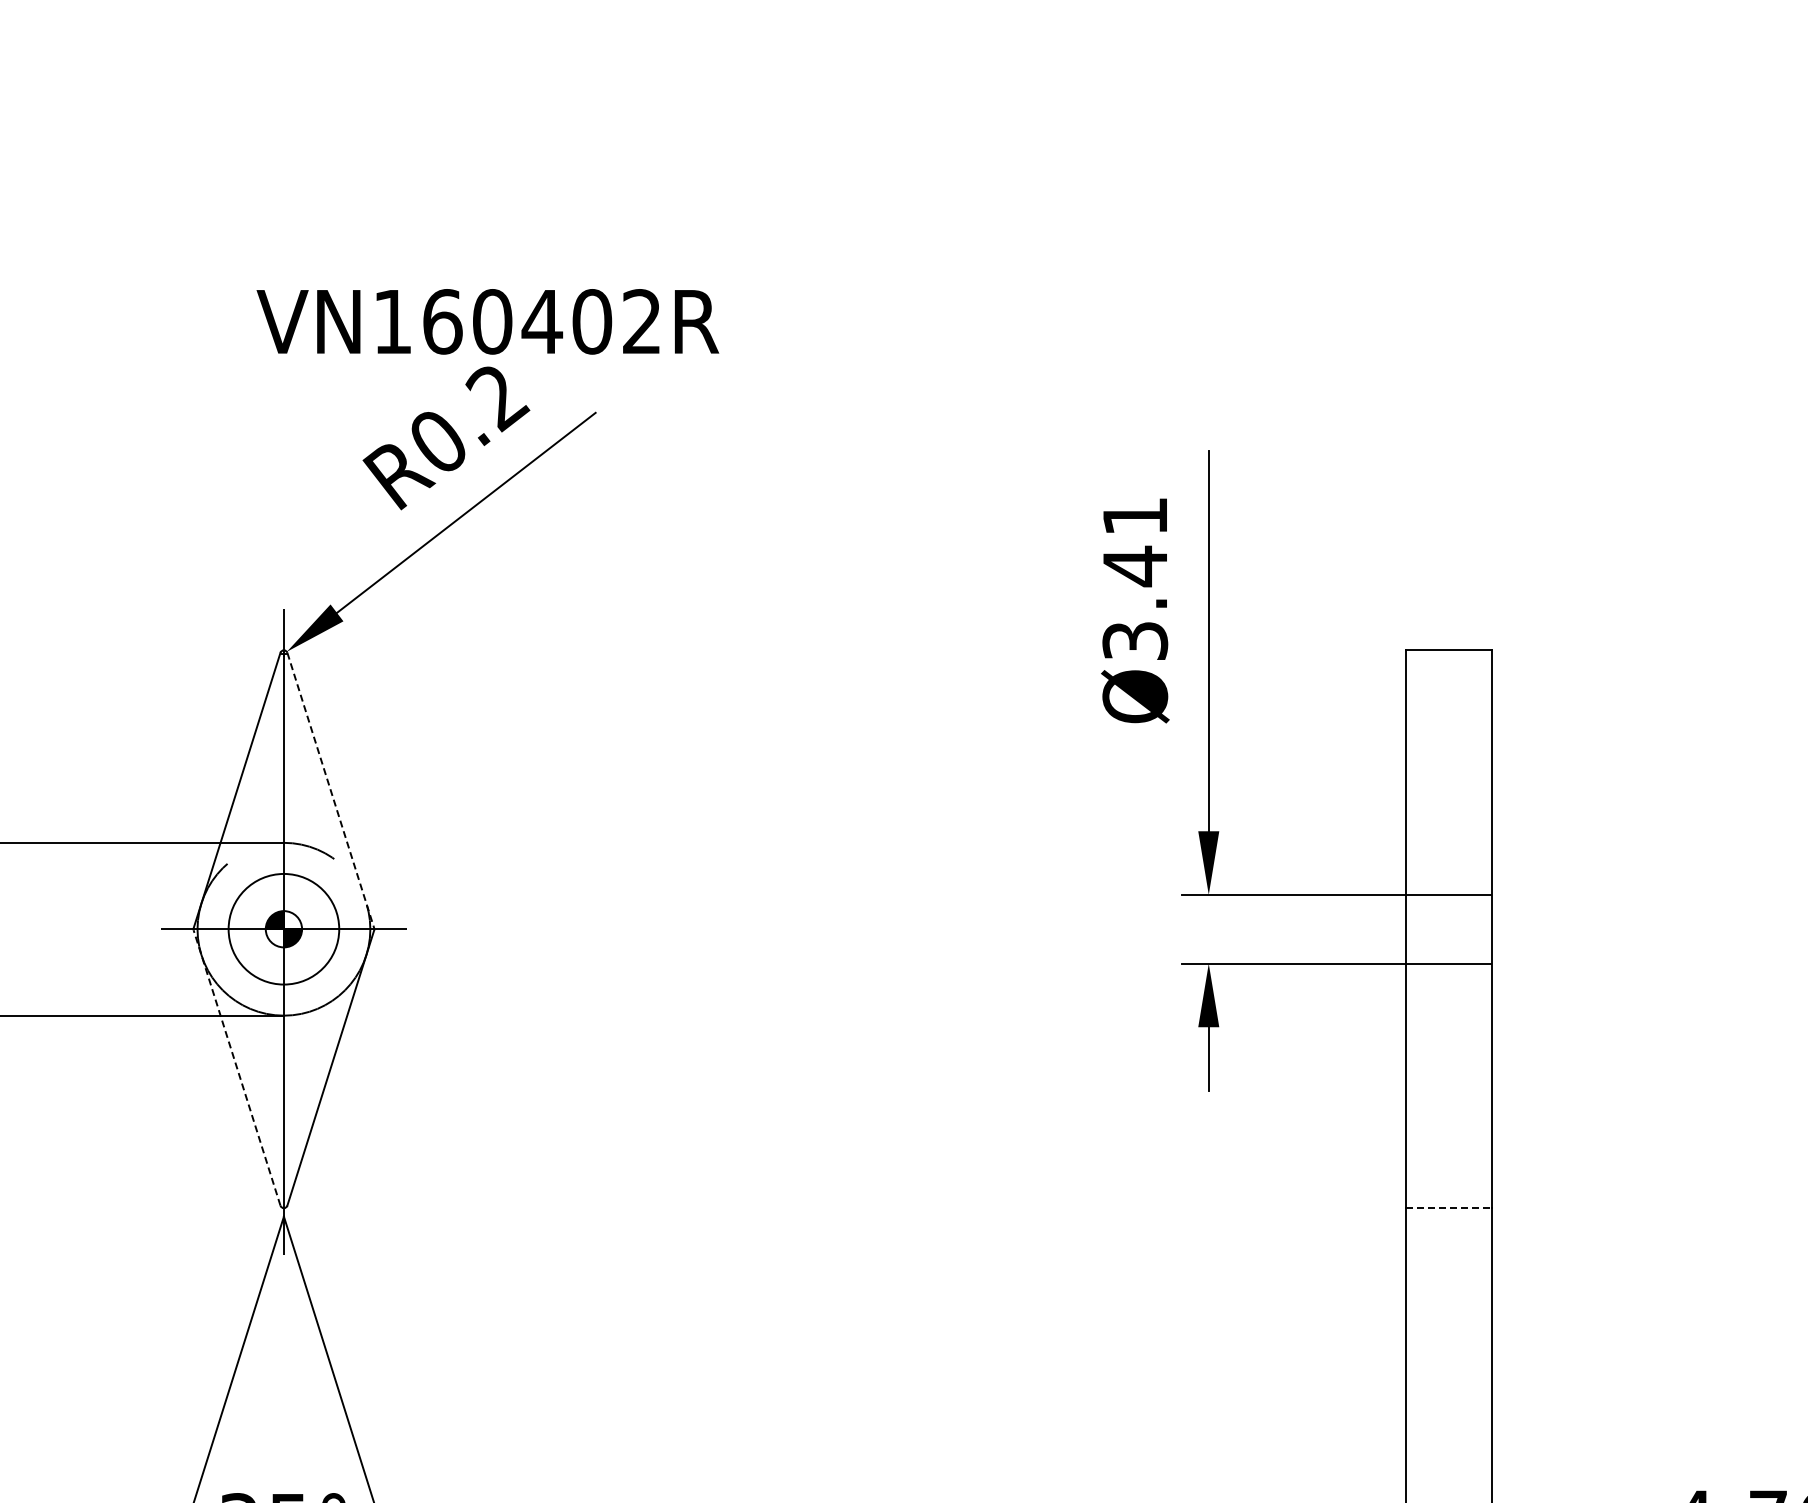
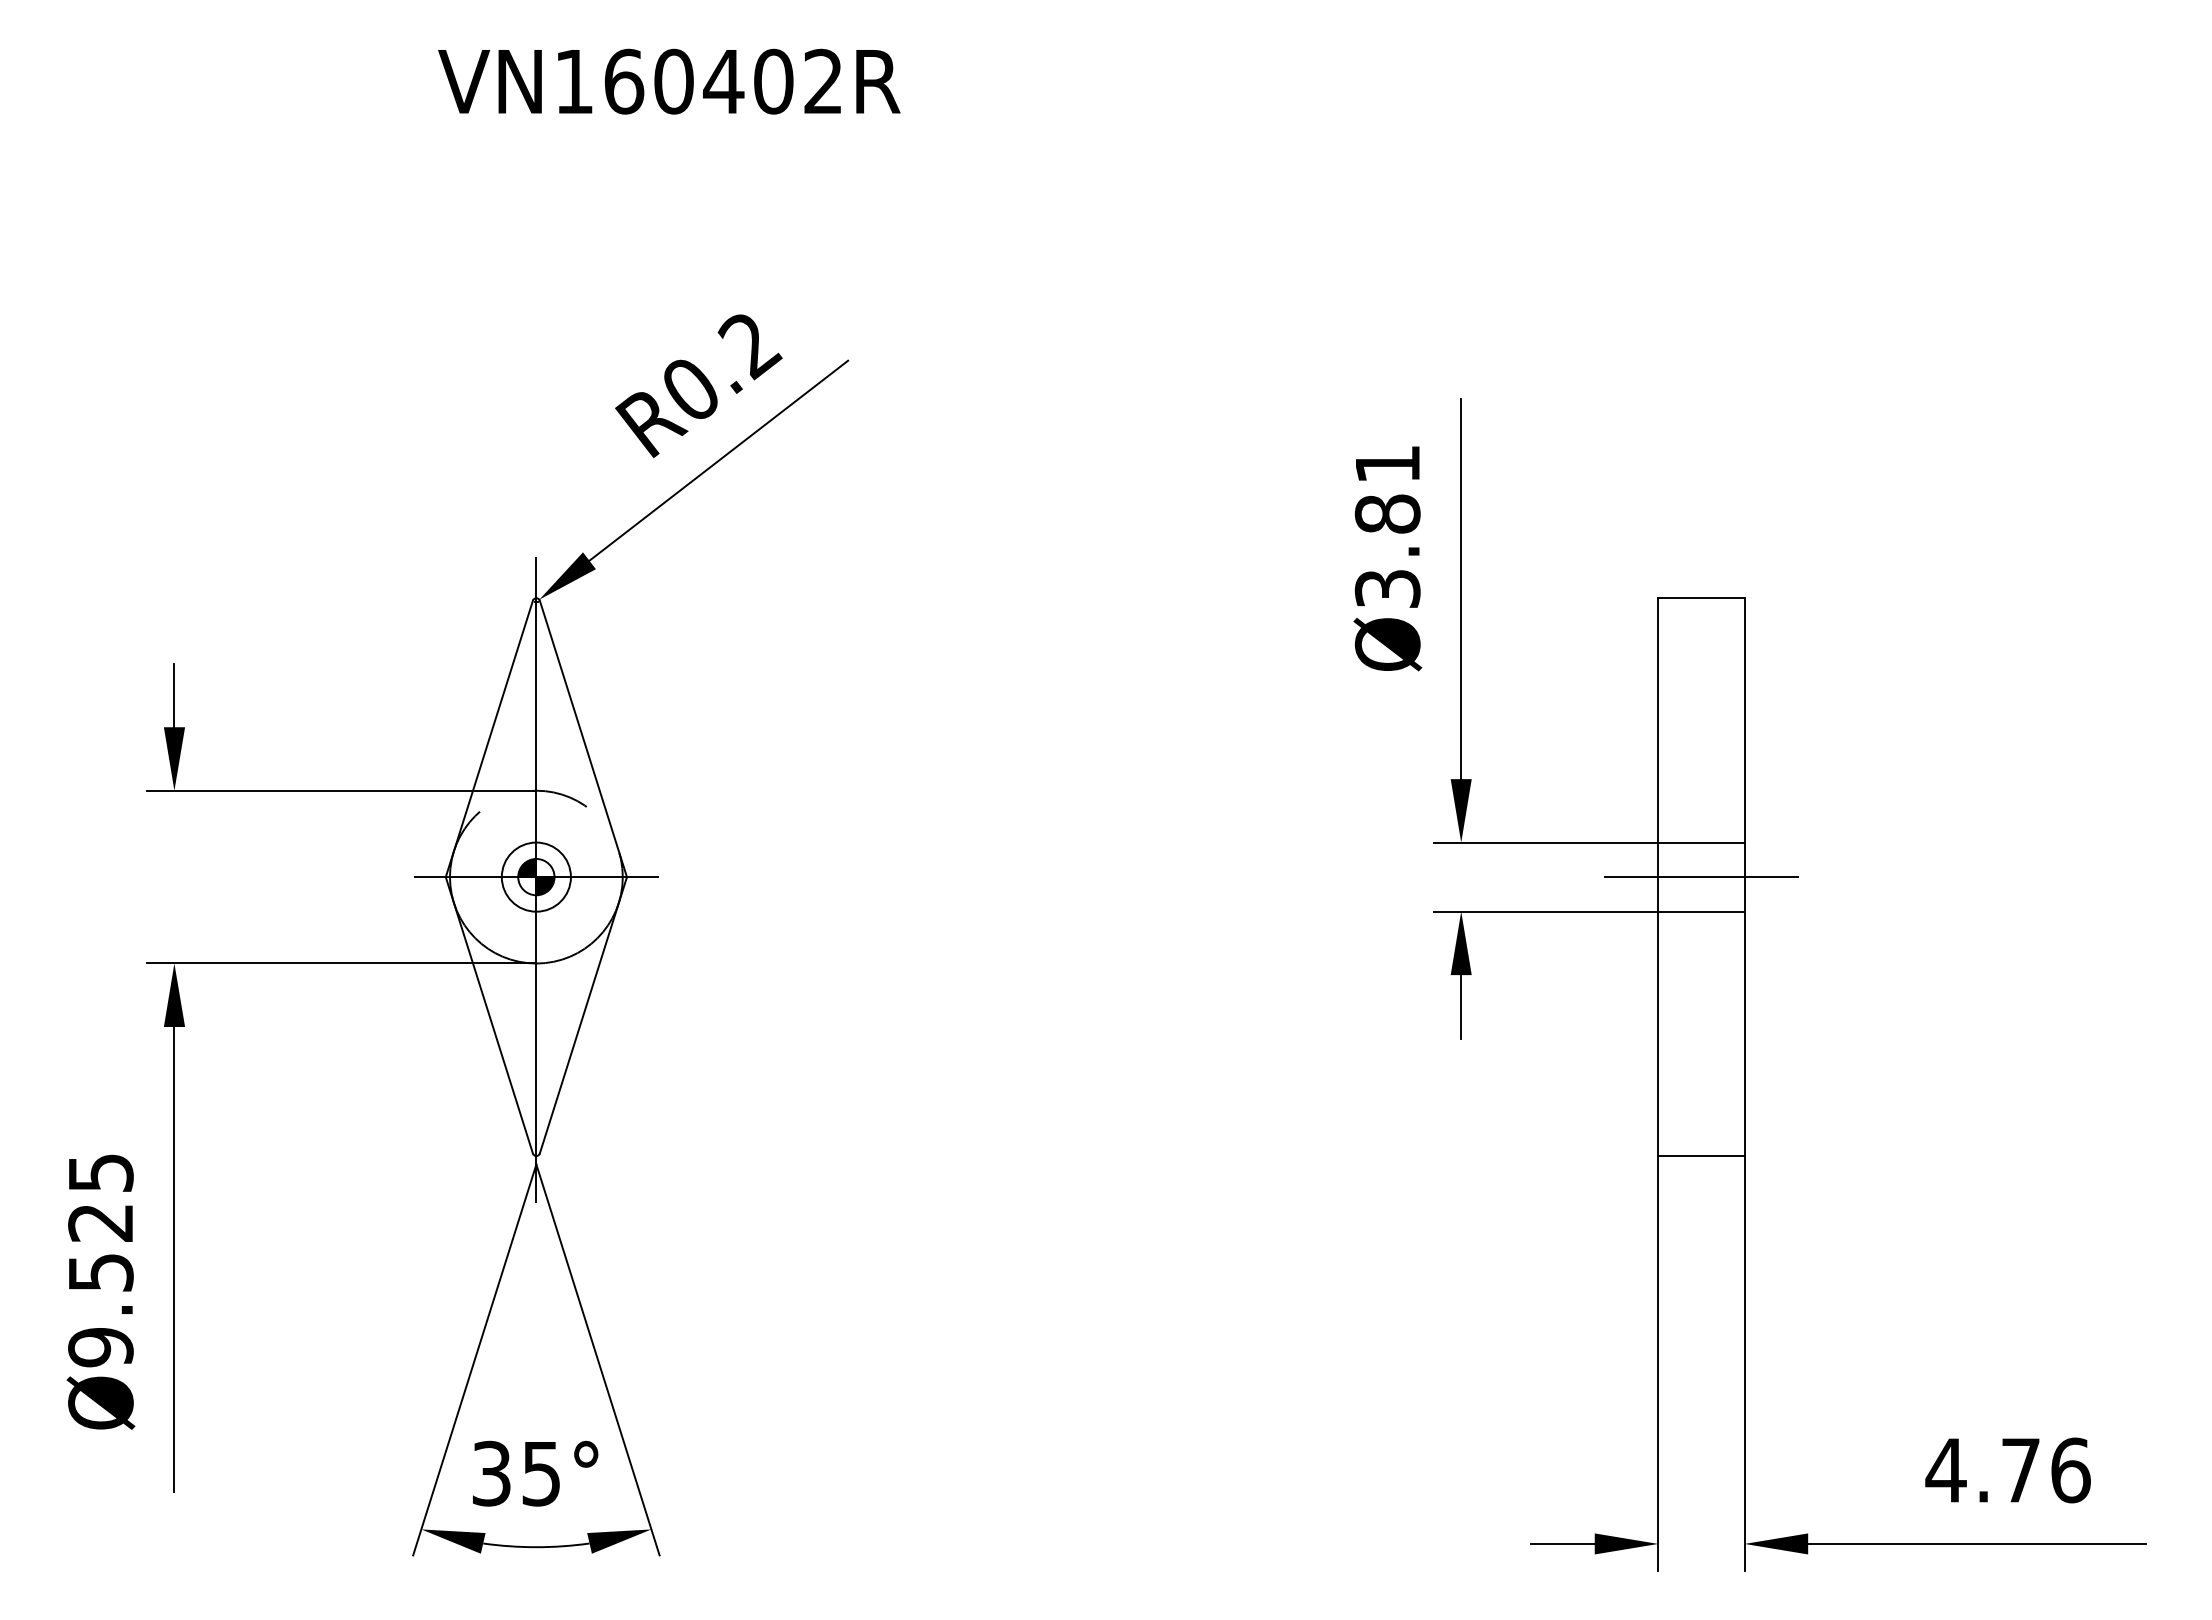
text: (488, 321) -> (669, 81), moved
text: (1135, 566) -> (1387, 514), Ø3.41 -> Ø3.81
line: (331, 790) -> (583, 738), dashed -> solid
circle: (283, 928) -> (535, 876), size x0.62
line: (1449, 929) -> (1701, 877), added
line: (237, 1067) -> (489, 1015), dashed -> solid
line: (1449, 1208) -> (1701, 1156), dashed -> solid

